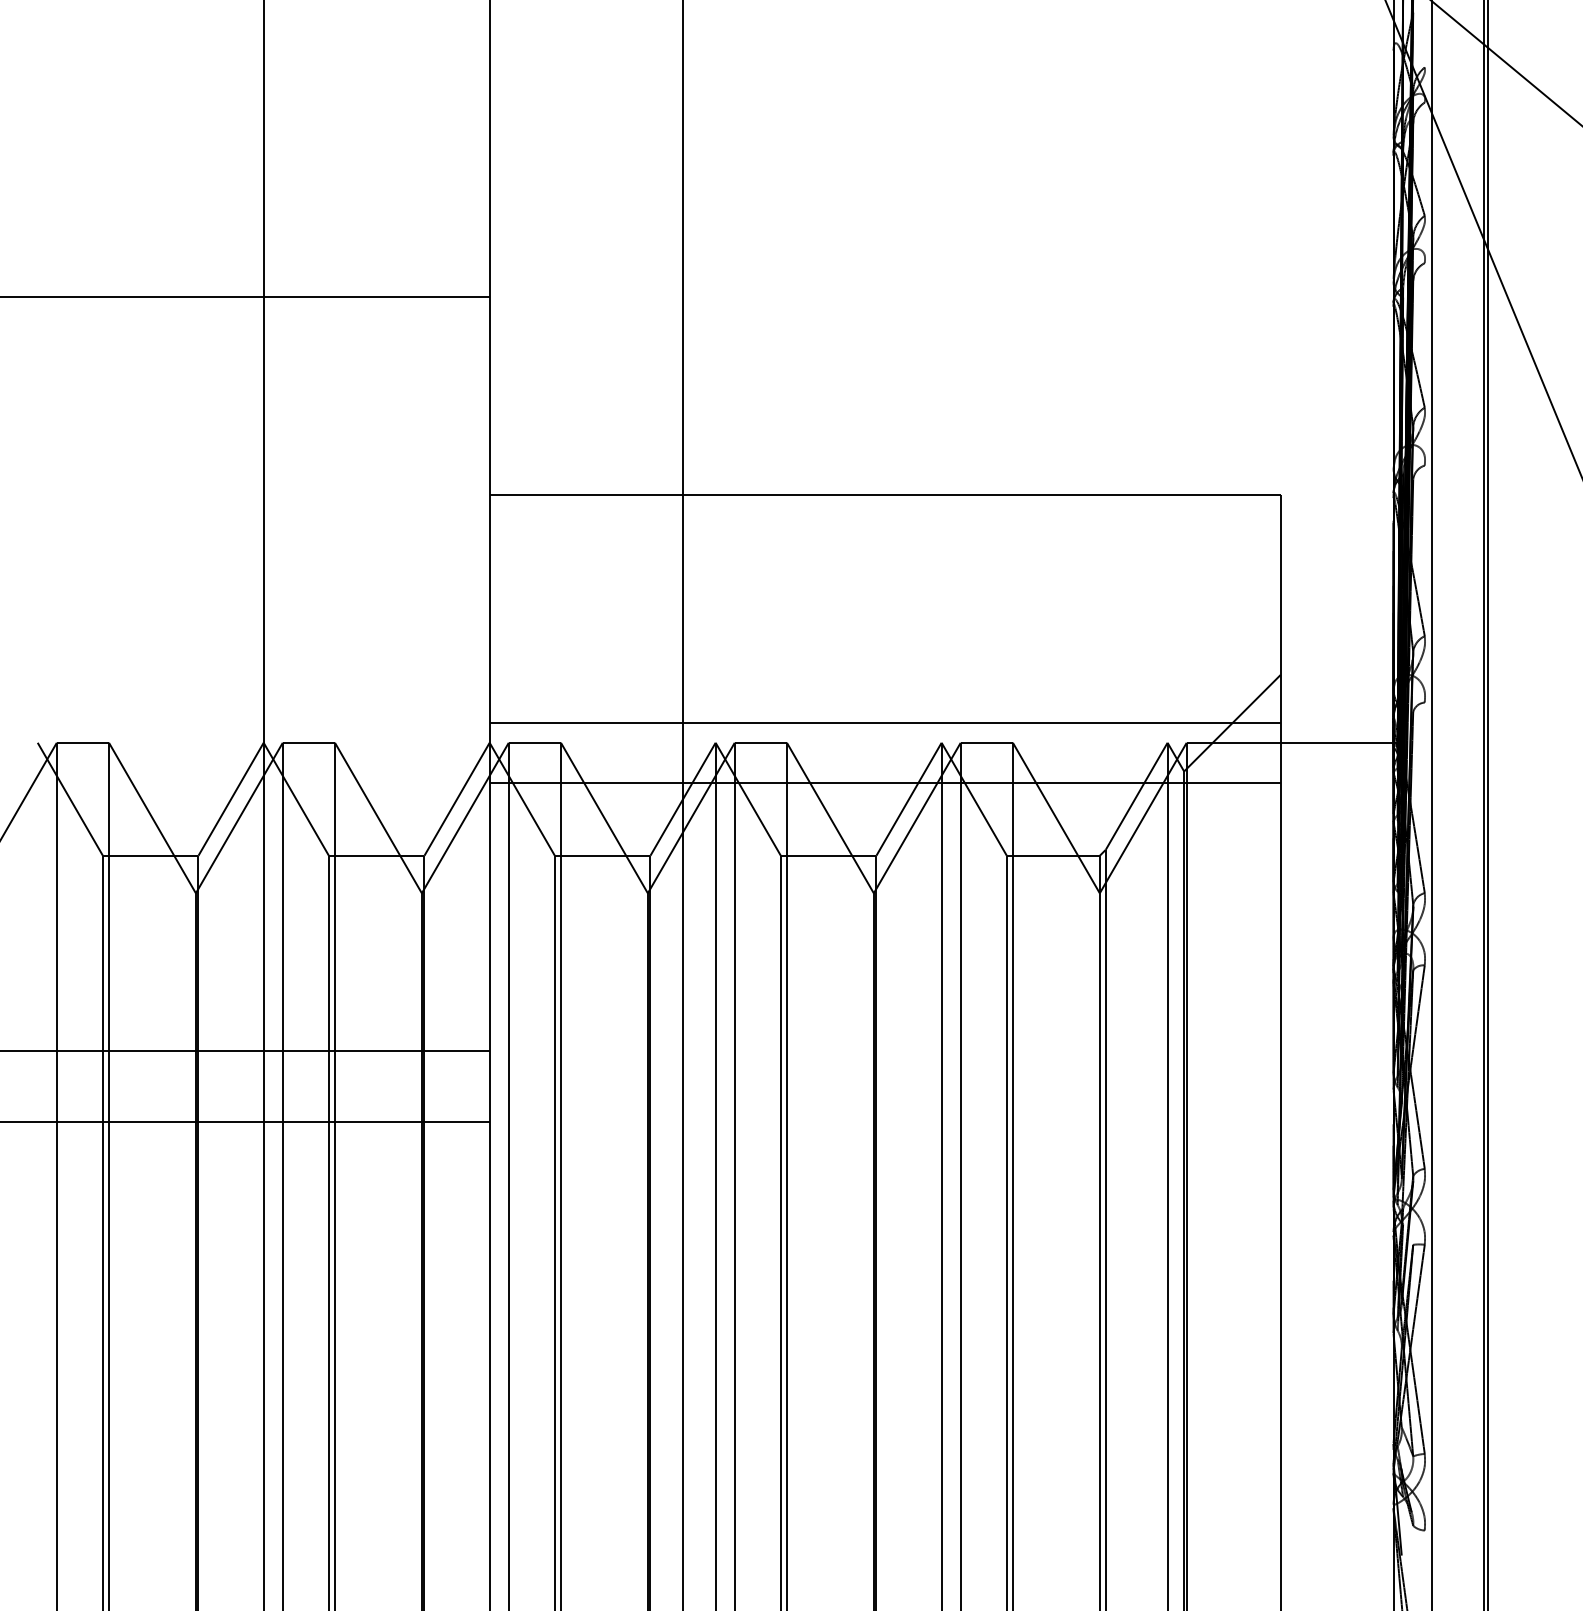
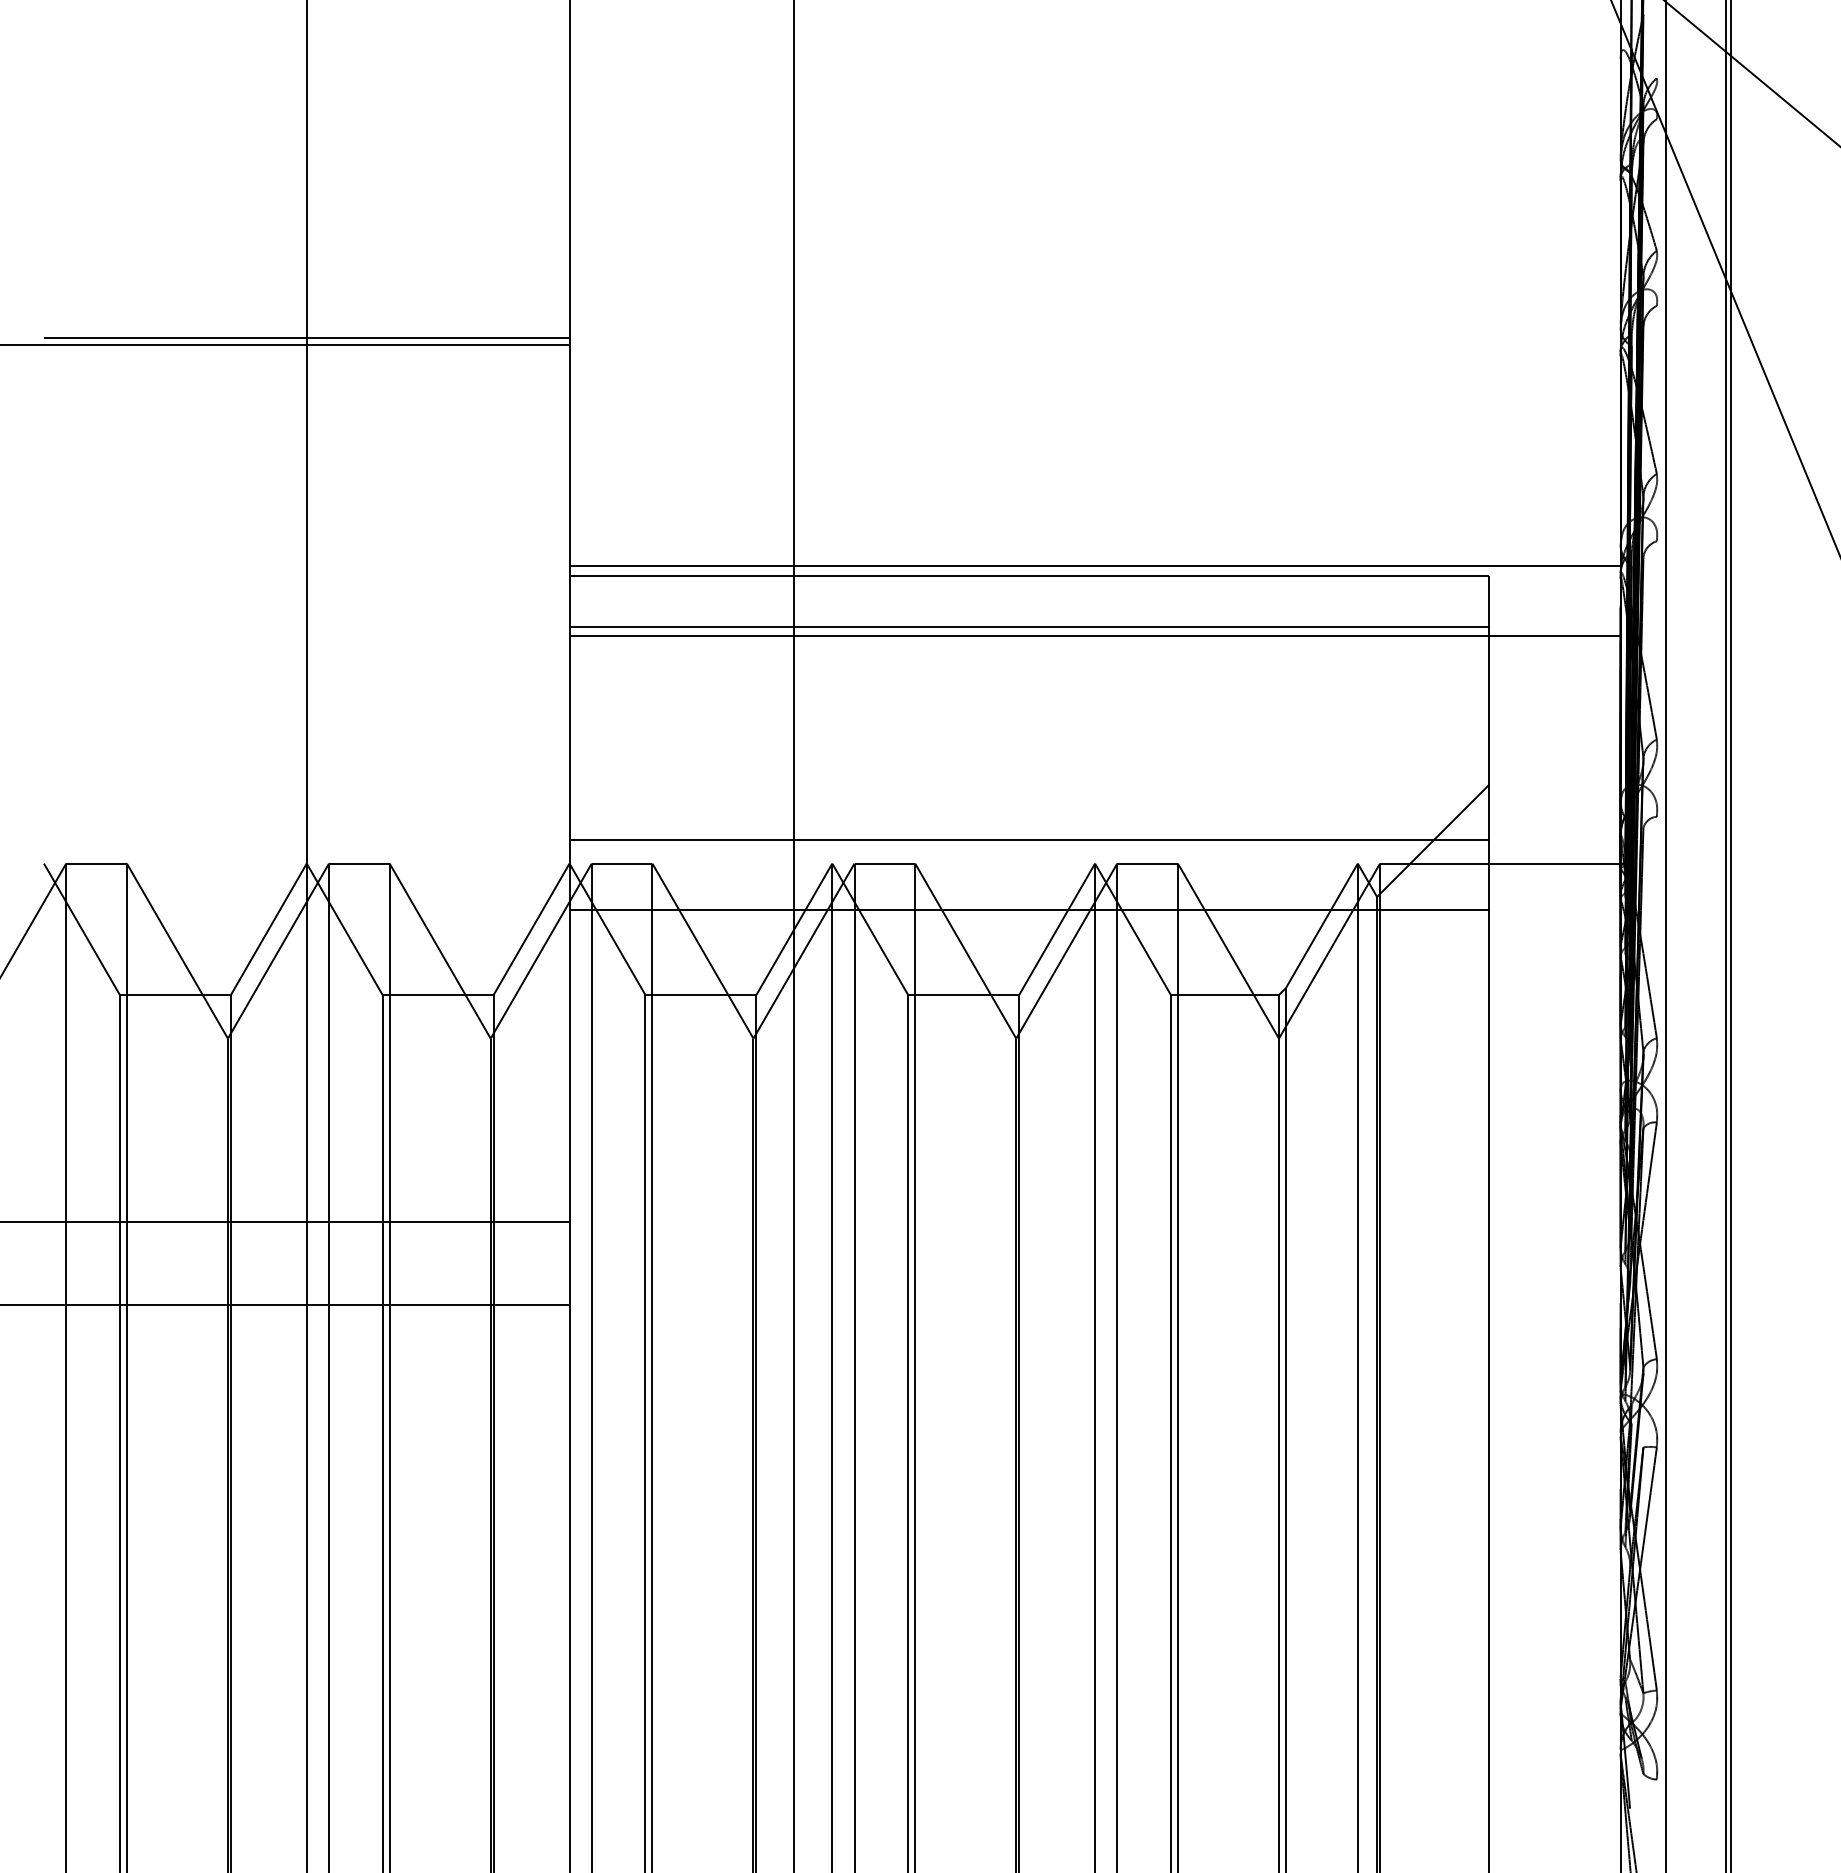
line: (263, 291) -> (306, 338), added
line: (941, 486) -> (1094, 565), added
line: (885, 539) -> (1029, 627), added
line: (941, 547) -> (1094, 636), added

